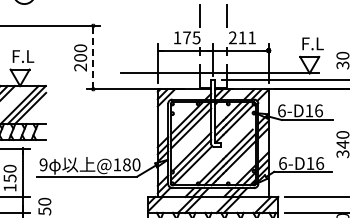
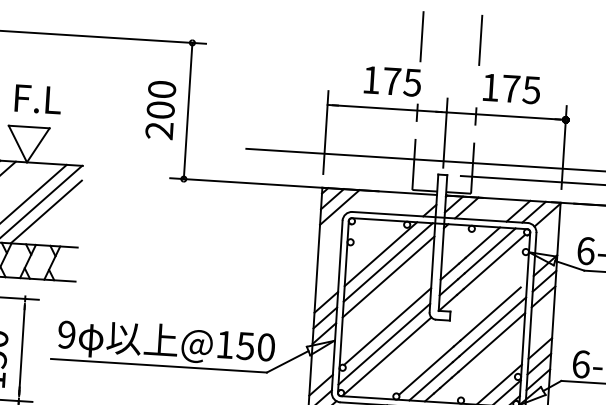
text: (242, 37) -> (511, 88), 211 -> 175
line: (93, 57) -> (188, 110), dashed -> solid
text: (126, 164) -> (244, 345), @180 -> @150

